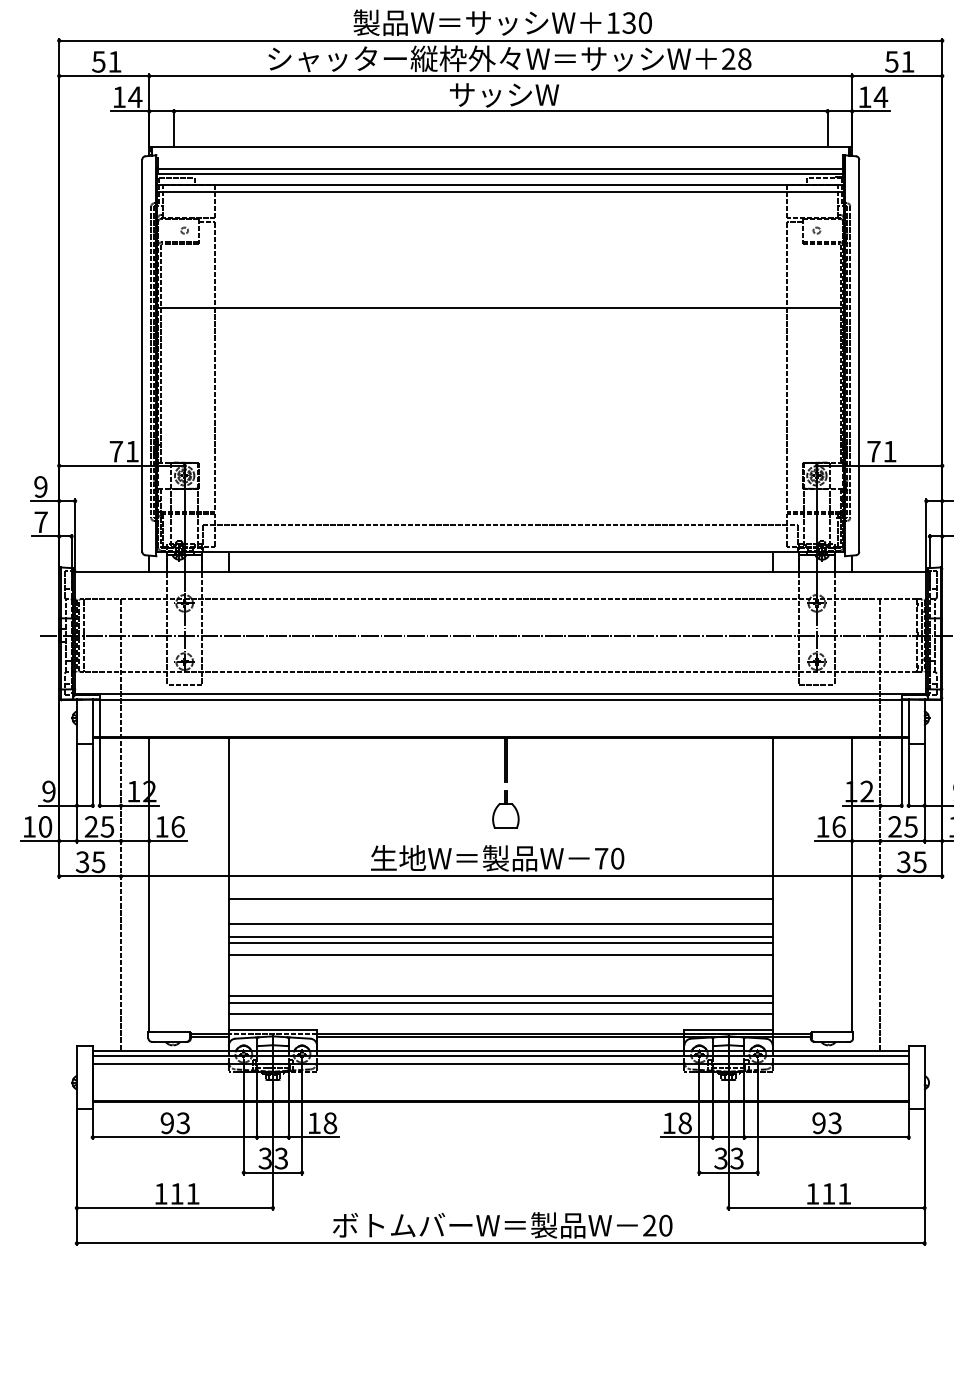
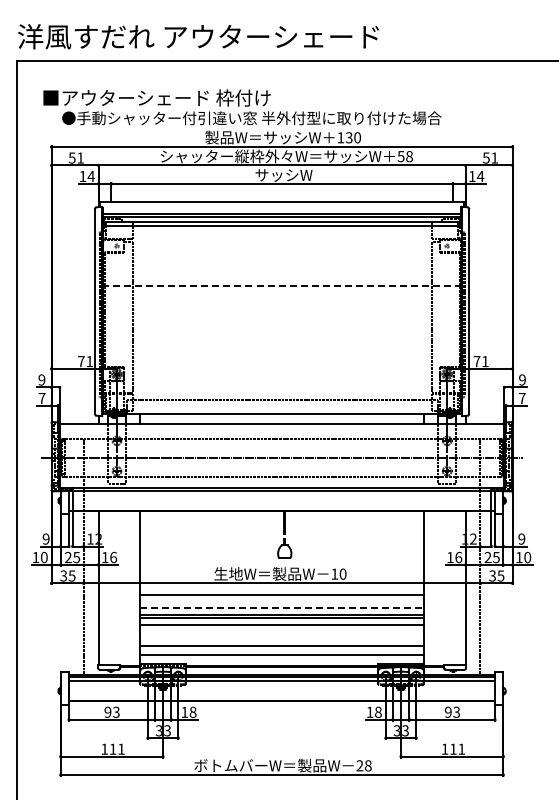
text: (727, 58) -> (400, 156), 28 -> 58
line: (499, 307) -> (281, 286), solid -> dashed
text: (601, 857) -> (334, 573), 70 -> 10
line: (501, 924) -> (282, 608), solid -> dashed
line: (501, 1002) -> (282, 649), removed
text: (664, 1226) -> (367, 766), 20 -> 28

